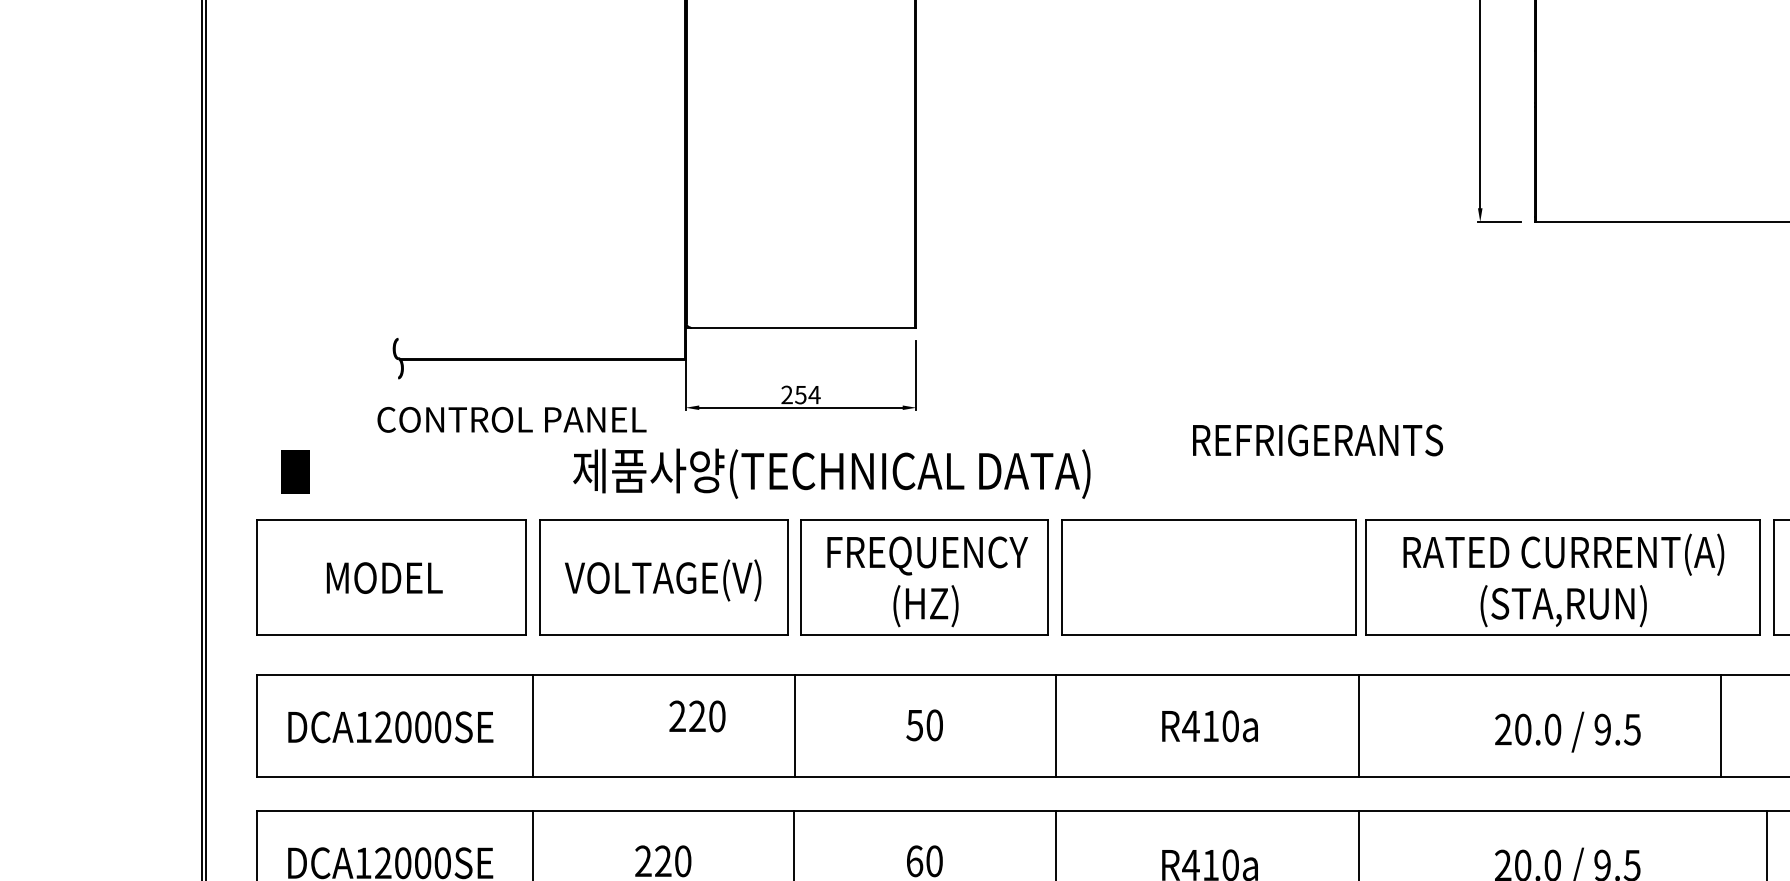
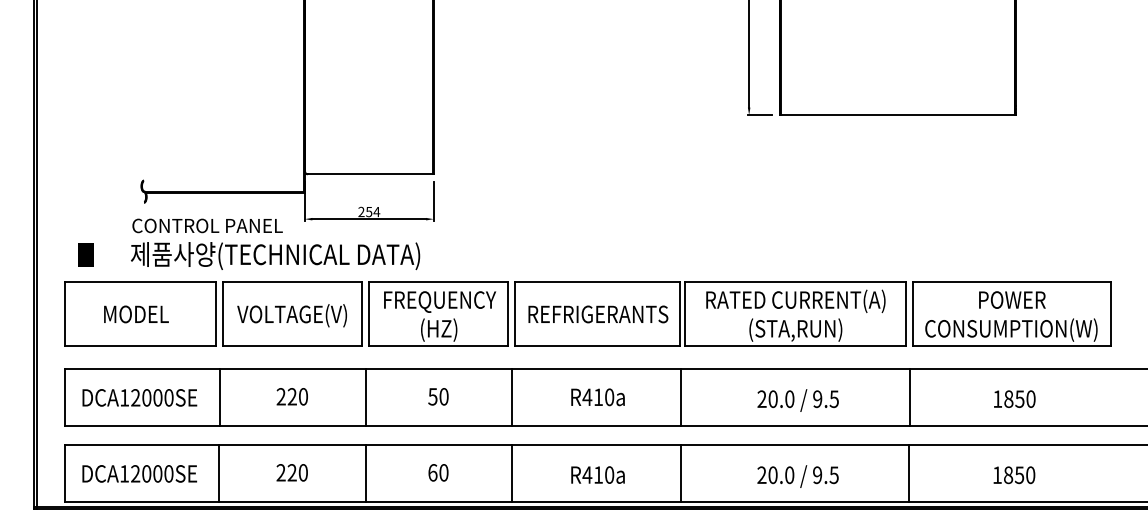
text: (1318, 440) -> (598, 314), moved
text: (831, 474) -> (275, 256), moved
text: (695, 715) -> (291, 396), moved
line: (1720, 724) -> (909, 396), moved

